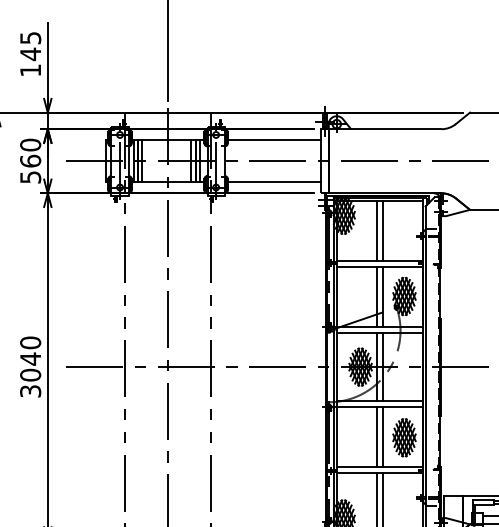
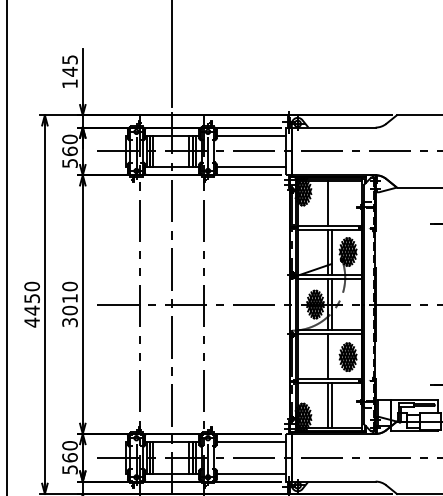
line: (383, 231) -> (332, 203), removed
text: (29, 358) -> (69, 298), 3040 -> 3010
line: (383, 436) -> (332, 356), removed

